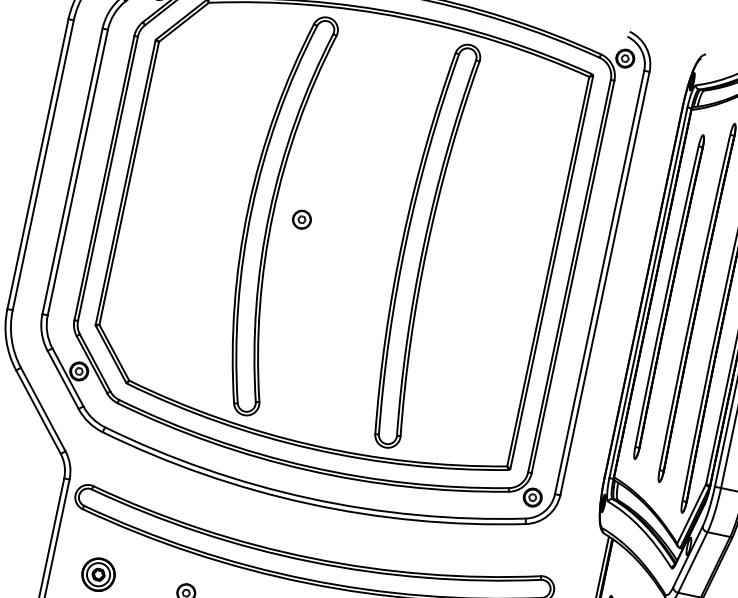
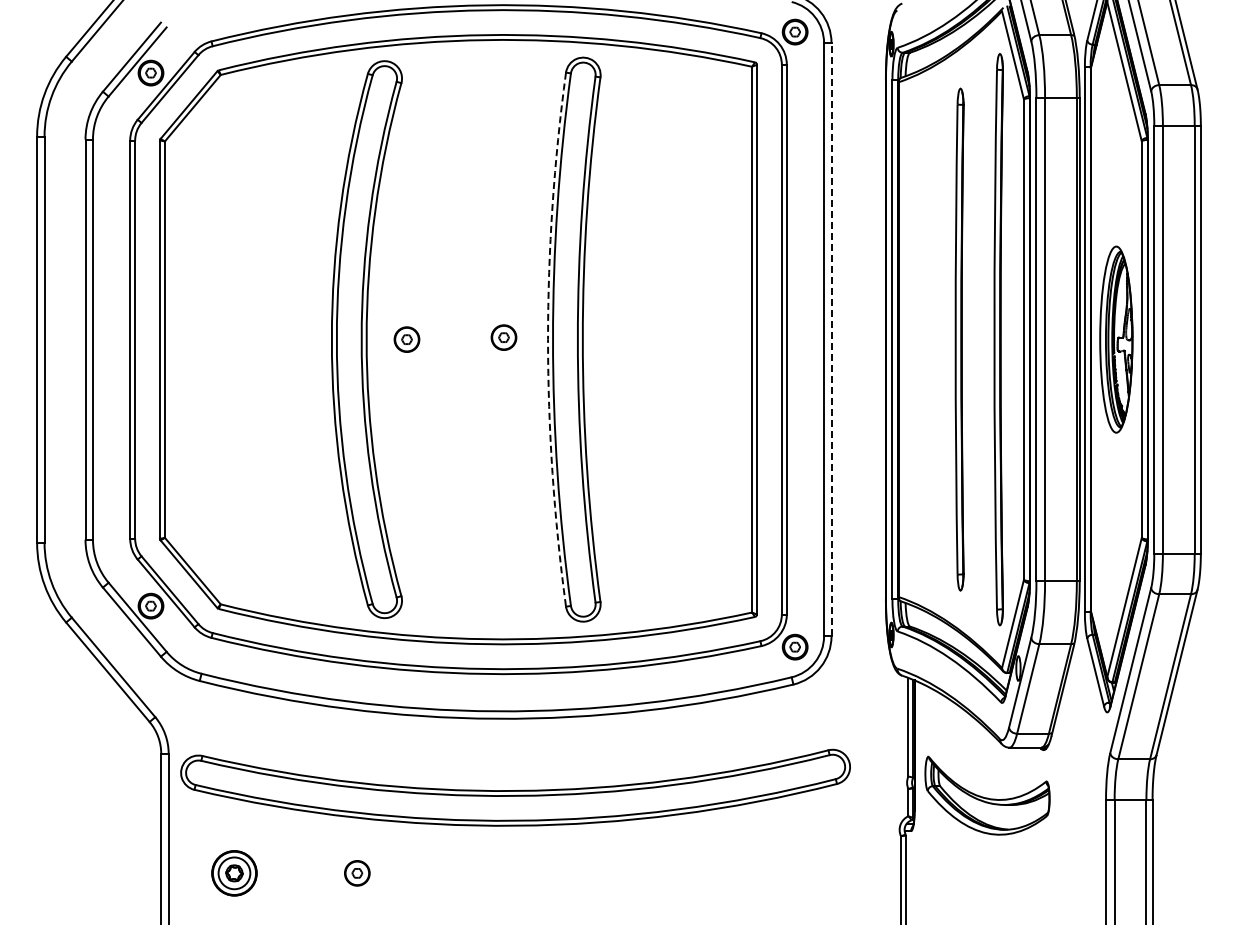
part: (371, 232) -> (503, 337), added
arc: (402, 240) -> (548, 339), solid -> dashed
line: (604, 283) -> (831, 339), solid -> dashed
part: (668, 296) -> (920, 339), removed

